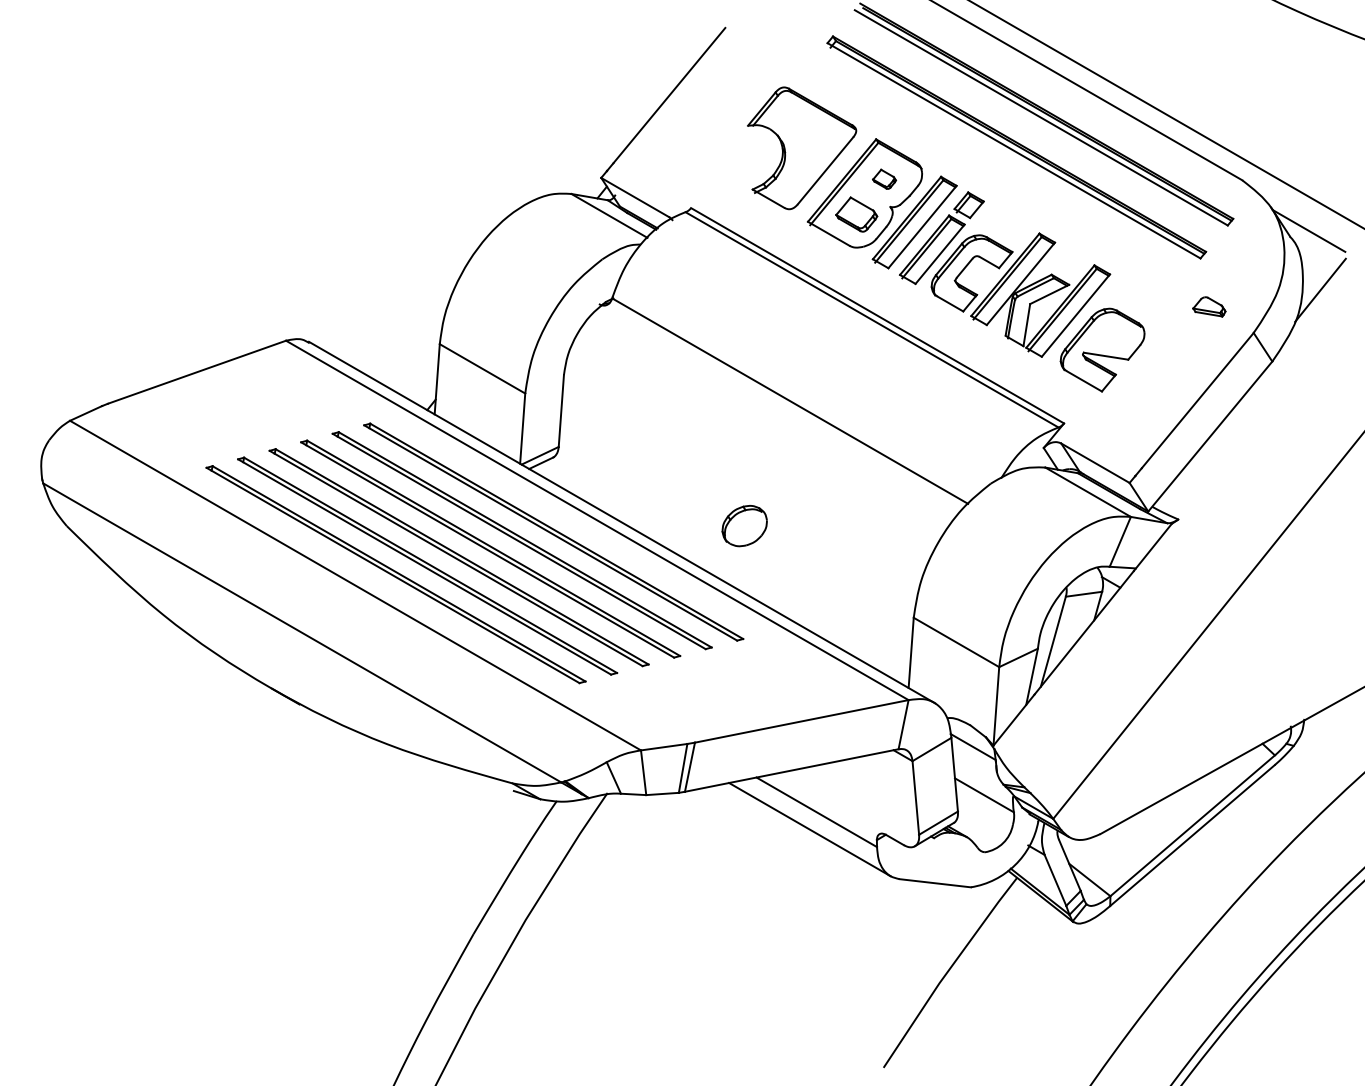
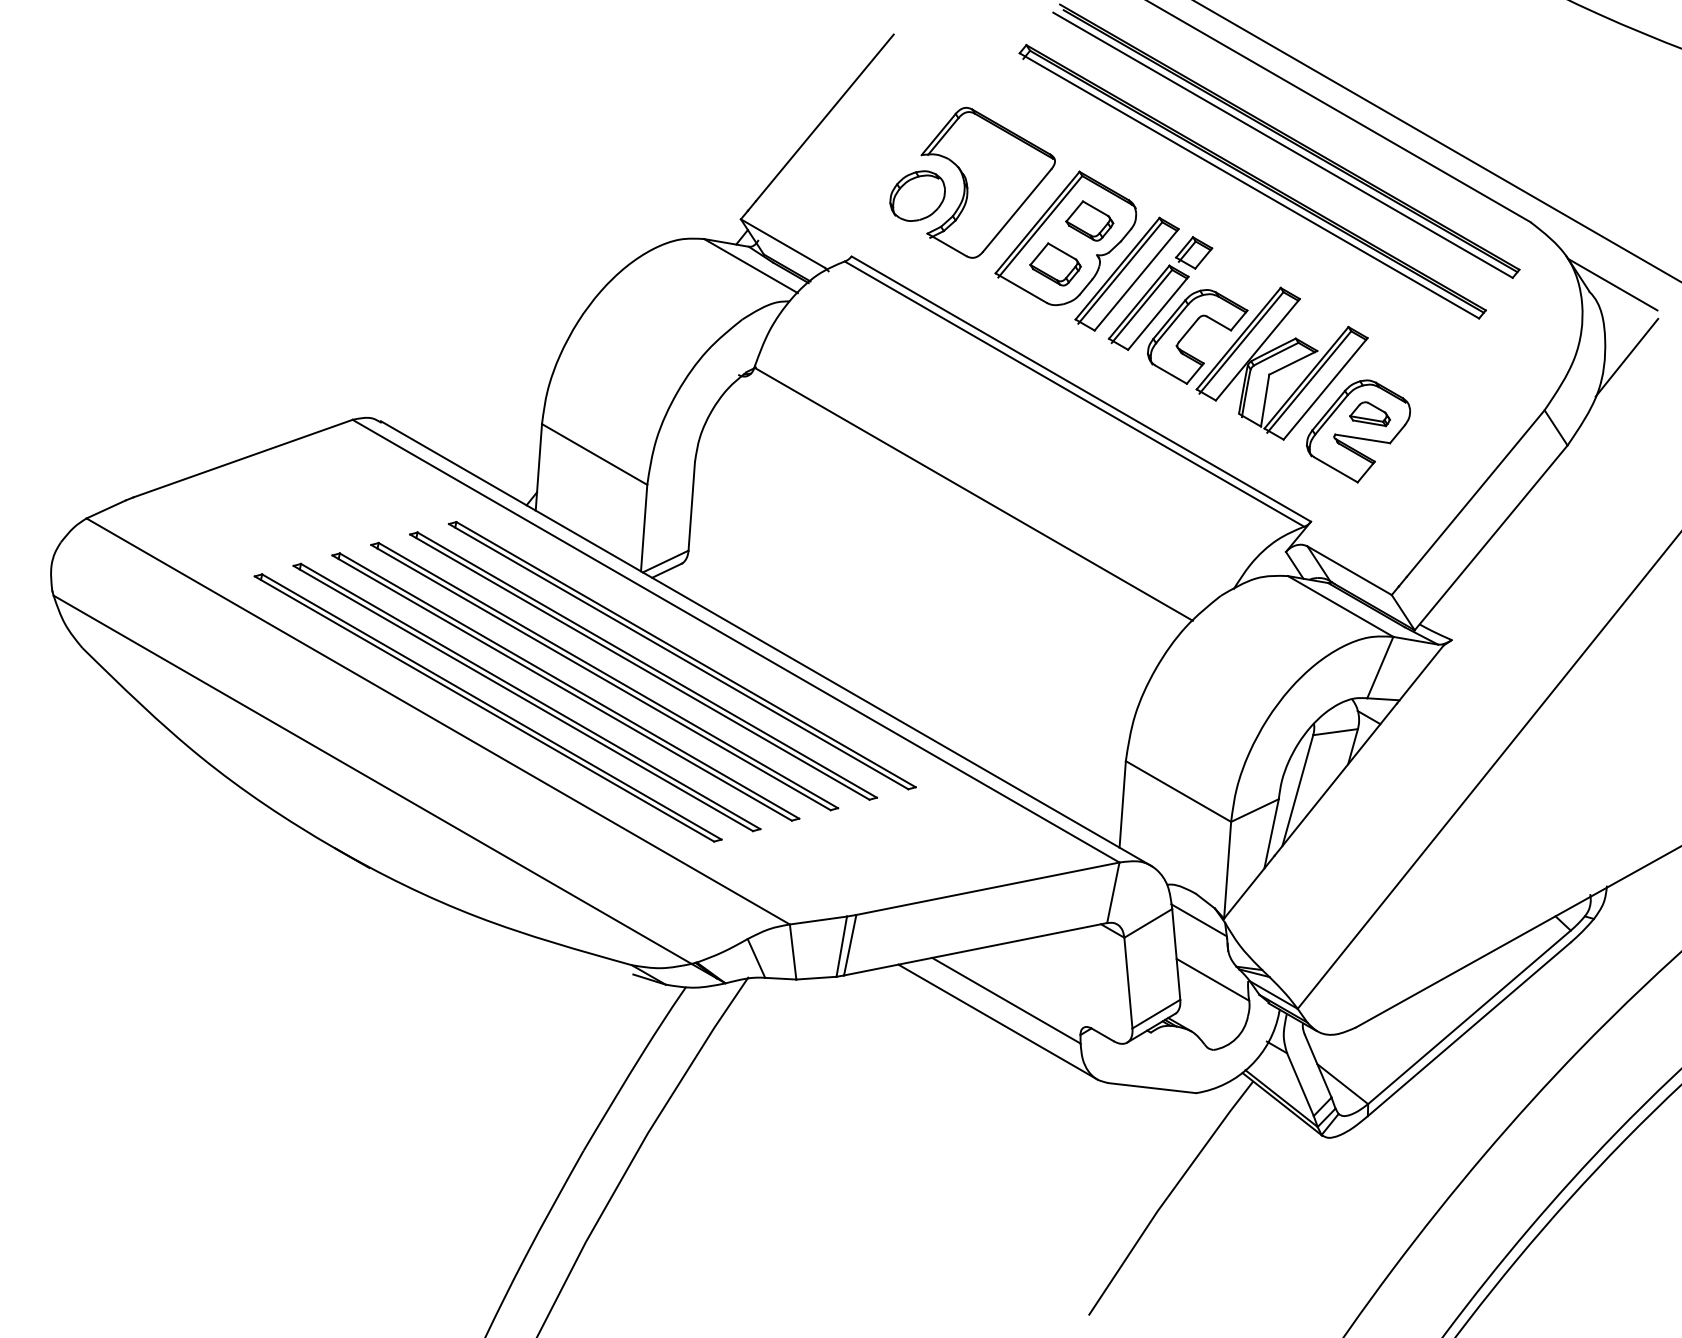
part: (884, 178) -> (1089, 220), size x1.67
part: (1209, 307) -> (1370, 414), moved
part: (744, 525) -> (917, 195), moved

